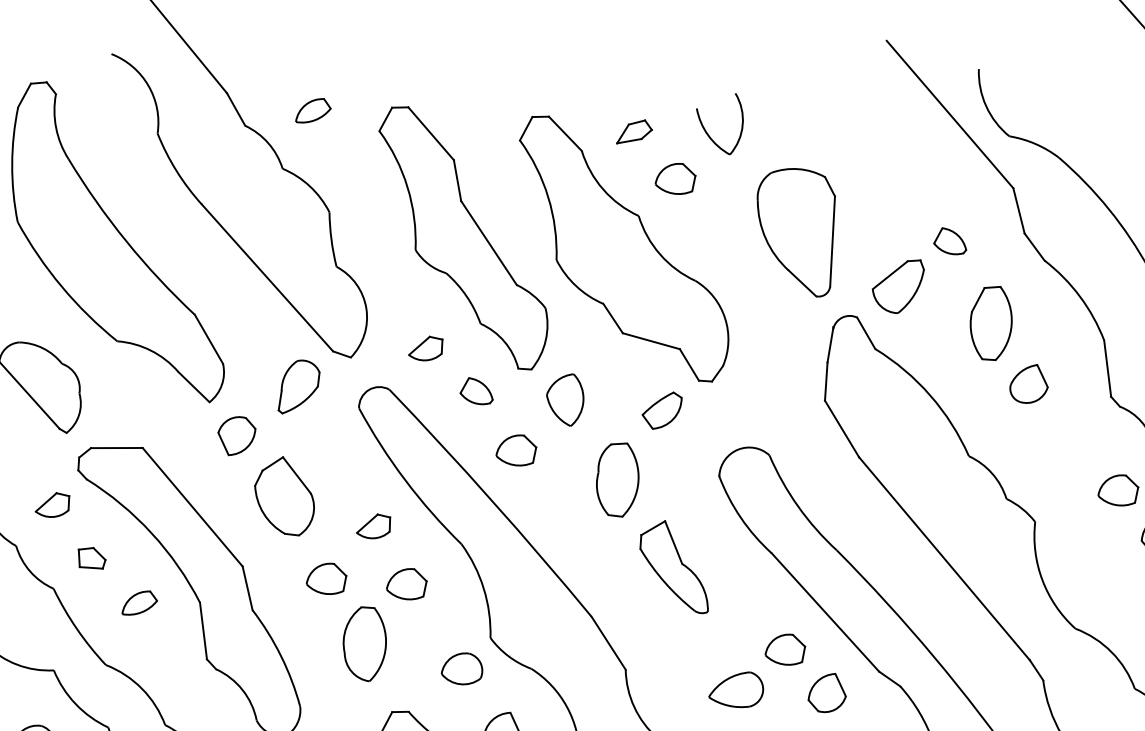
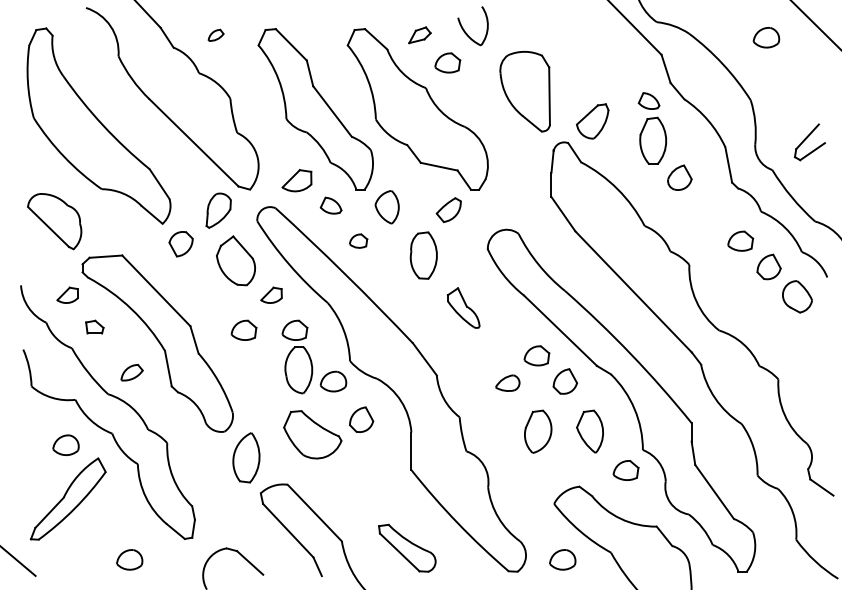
part: (312, 111) -> (215, 35), size x0.7
part: (949, 240) -> (648, 100), moved
part: (425, 347) -> (296, 180), size x1.4
part: (516, 449) -> (358, 240), size x0.7
part: (283, 495) -> (235, 260), moved
part: (674, 565) -> (463, 307), size x0.7
part: (139, 602) -> (131, 372), moved
part: (364, 644) -> (298, 370), moved
part: (736, 689) -> (507, 383), size x0.7

